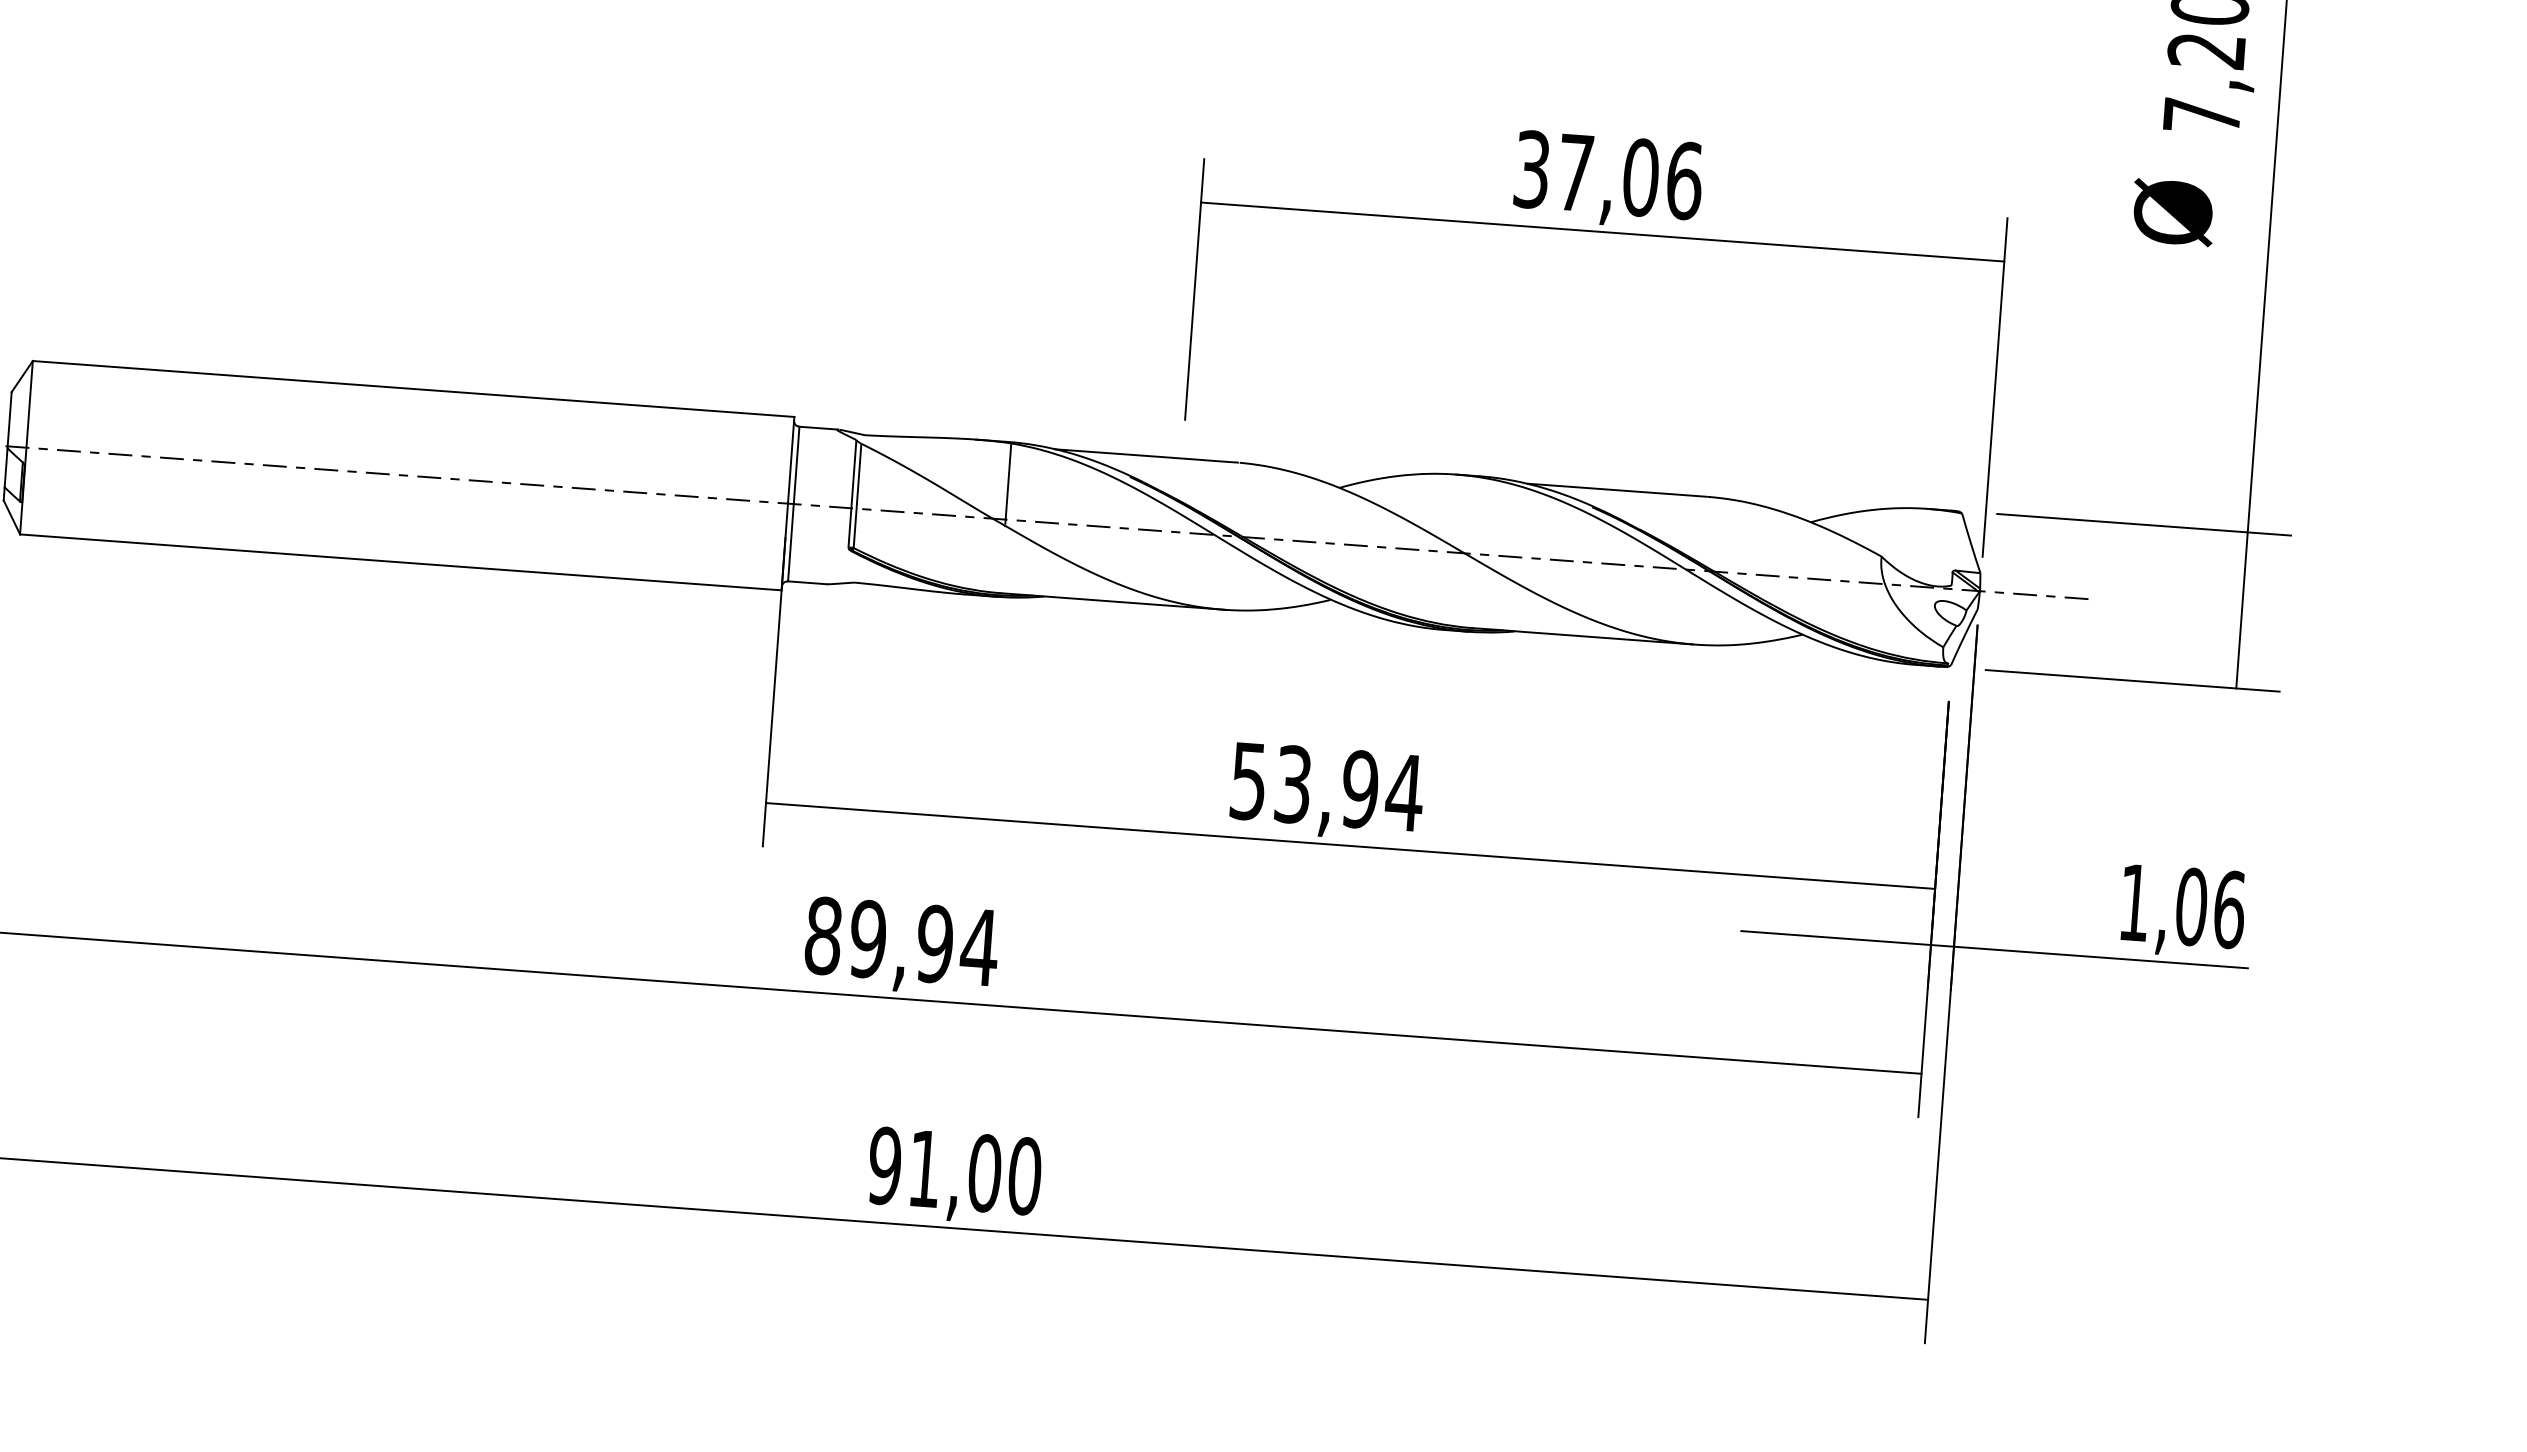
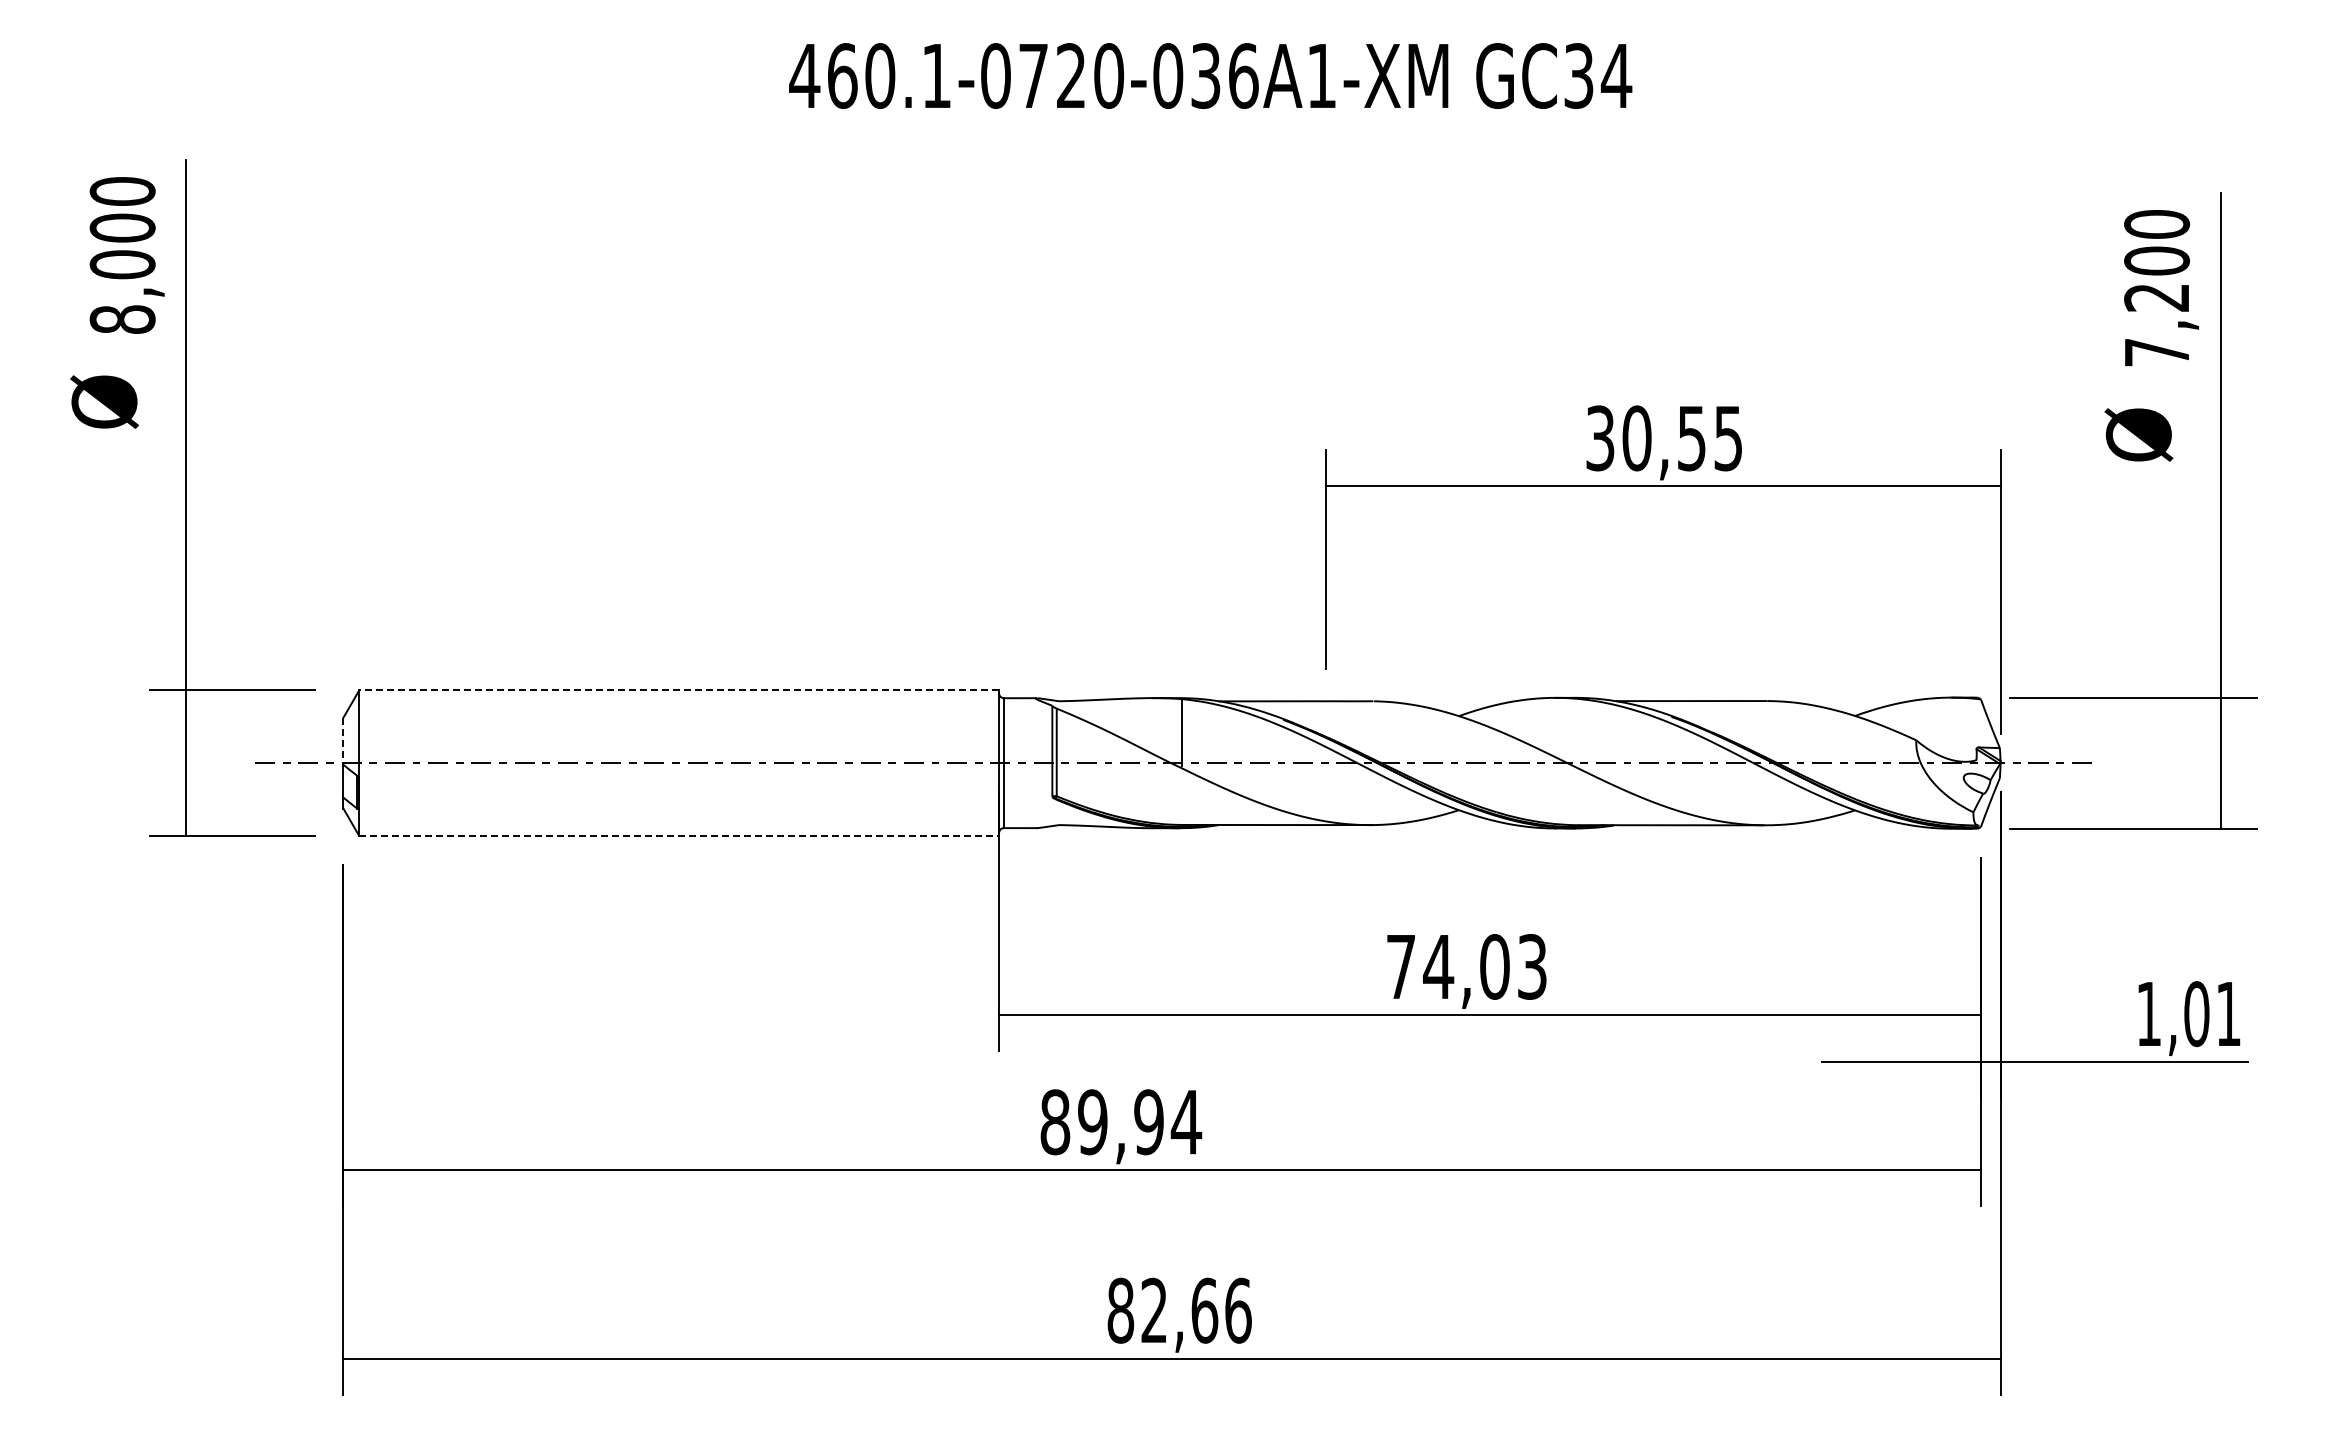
text: (1629, 176) -> (1682, 438), 37,06 -> 30,55
line: (413, 389) -> (679, 690), solid -> dashed
line: (9, 420) -> (343, 741), solid -> dashed
line: (401, 562) -> (679, 836), solid -> dashed
text: (1327, 786) -> (1467, 966), 53,94 -> 74,03
text: (2229, 910) -> (2228, 1014), 1,06 -> 1,01
text: (954, 1170) -> (1179, 1310), 91,00 -> 82,66

